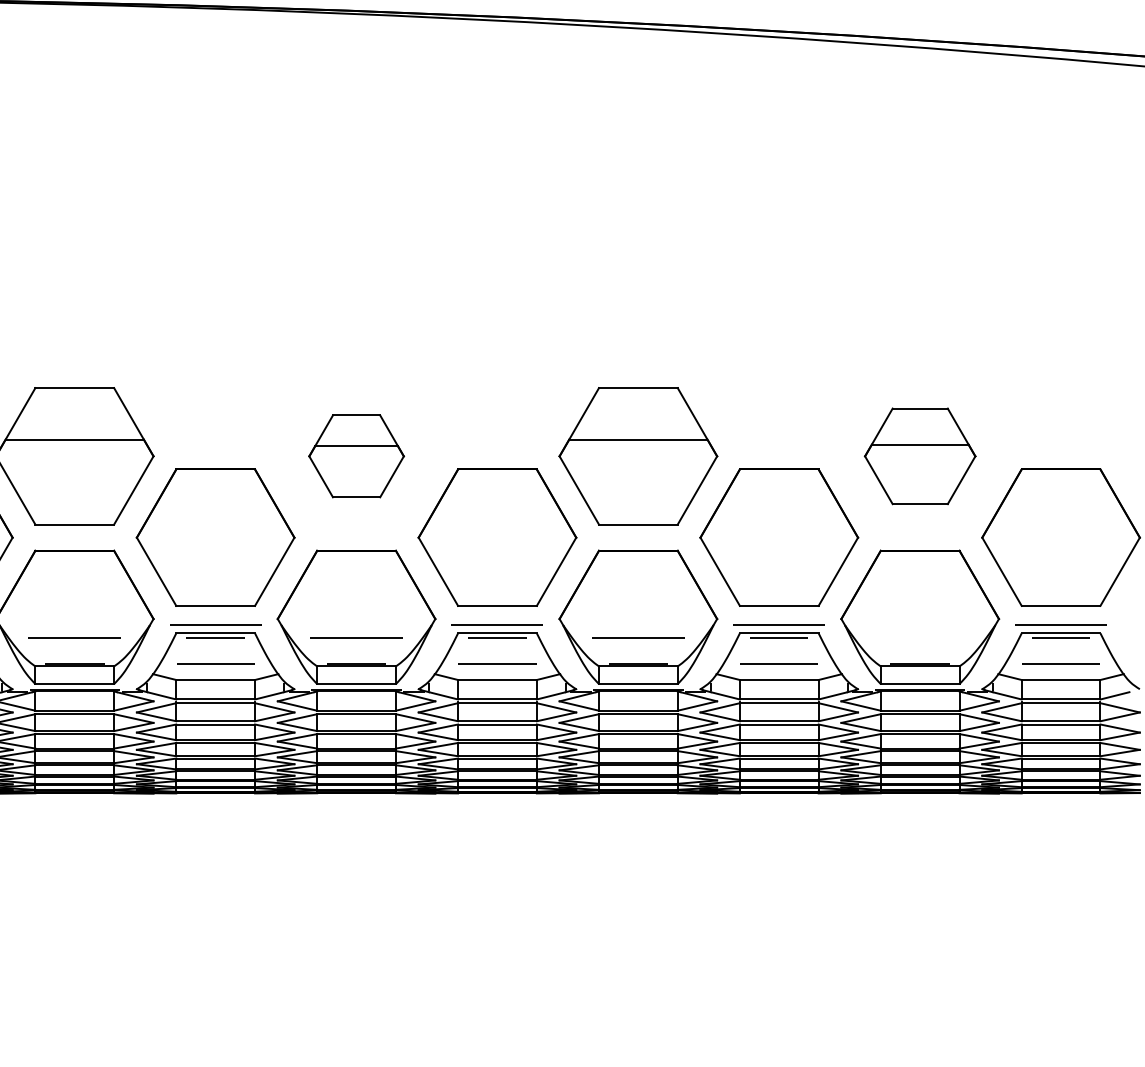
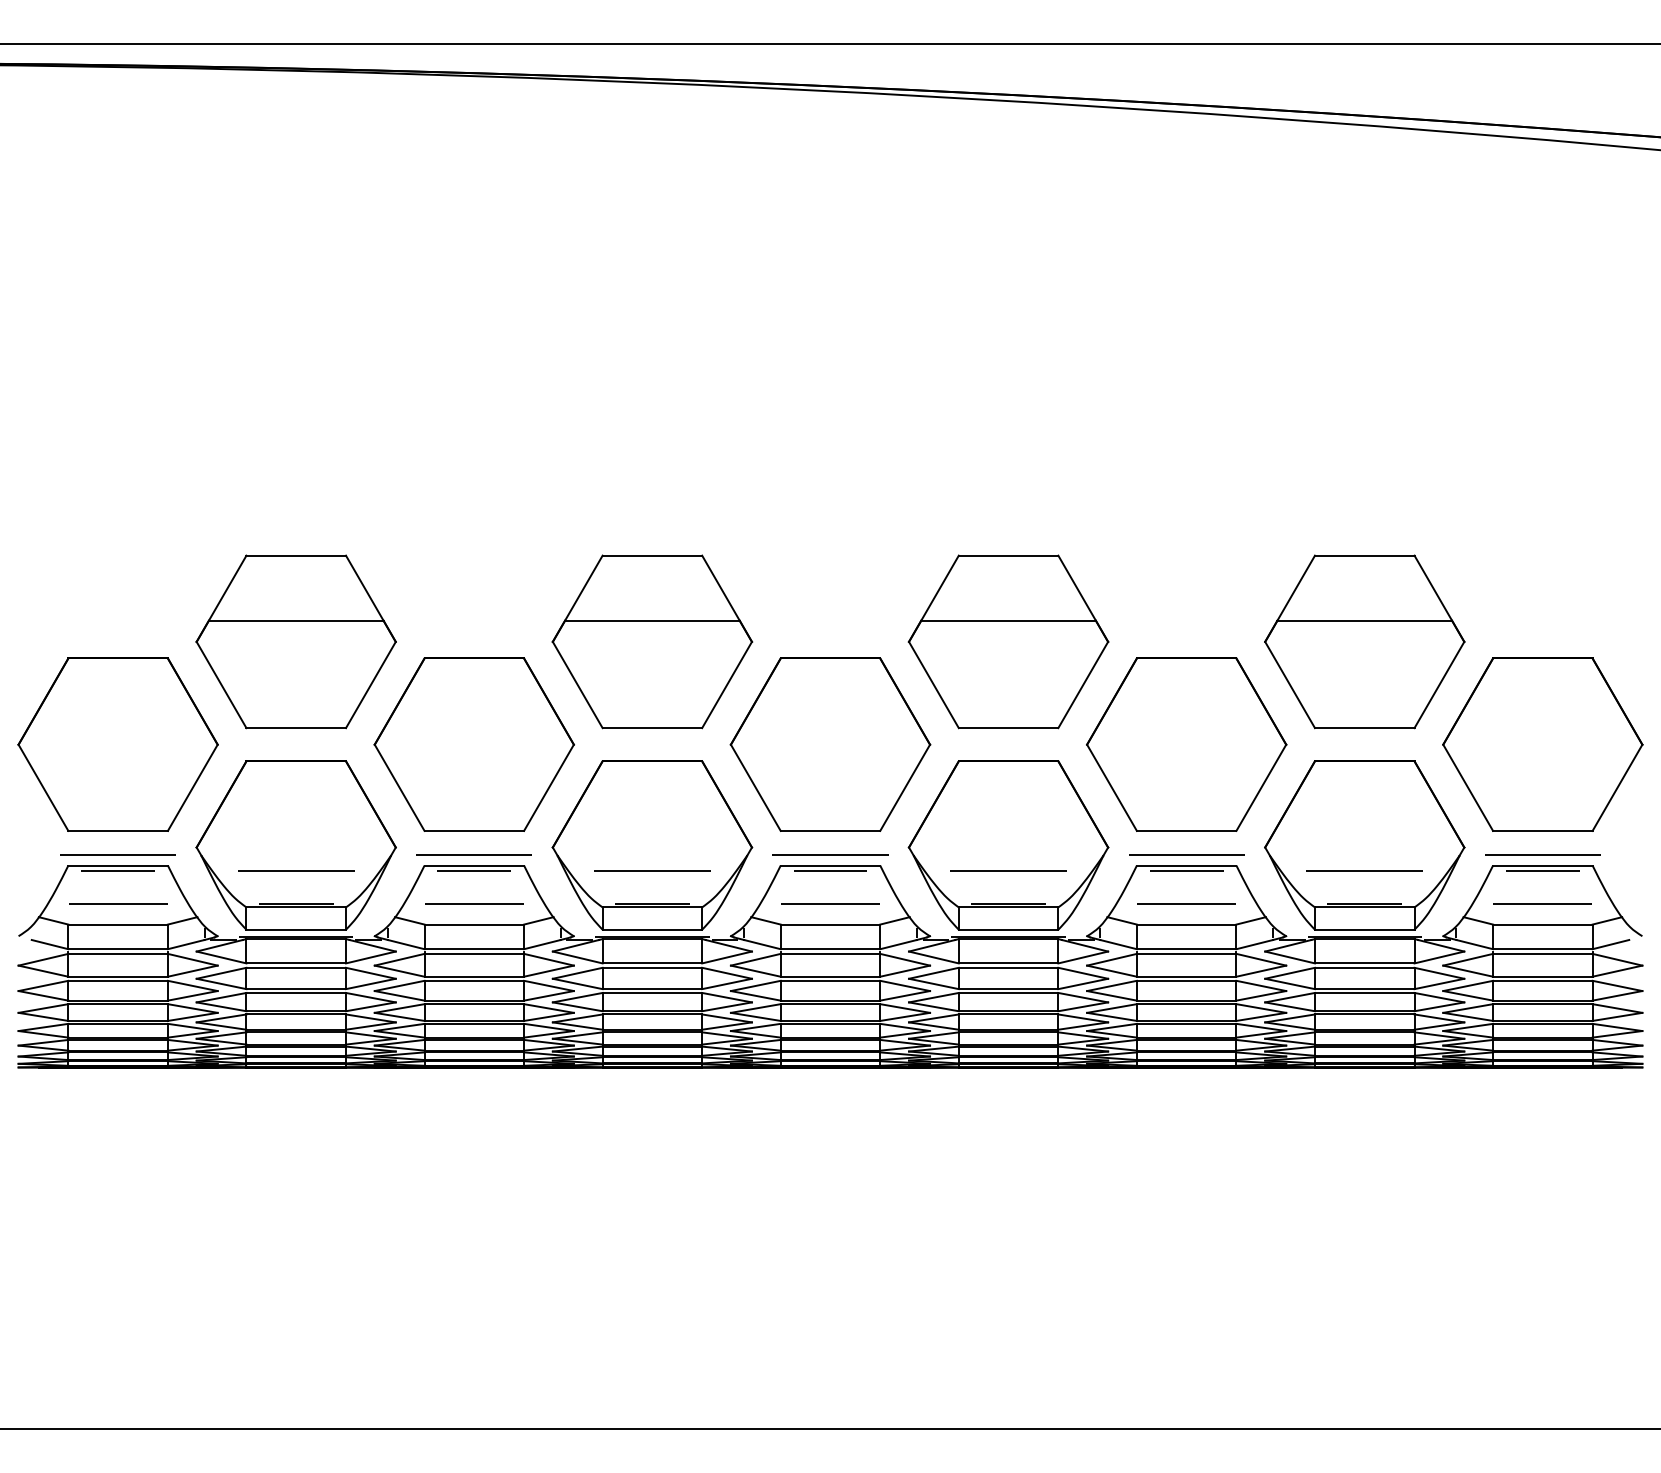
part: (356, 456) -> (652, 641), size x1.67
part: (919, 456) -> (1364, 641), size x1.43
line: (919, 638) -> (1364, 871), added

